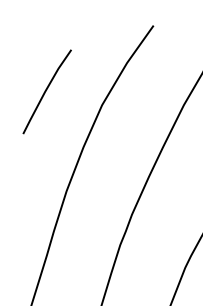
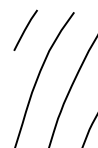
line: (46, 89) -> (25, 29), moved

